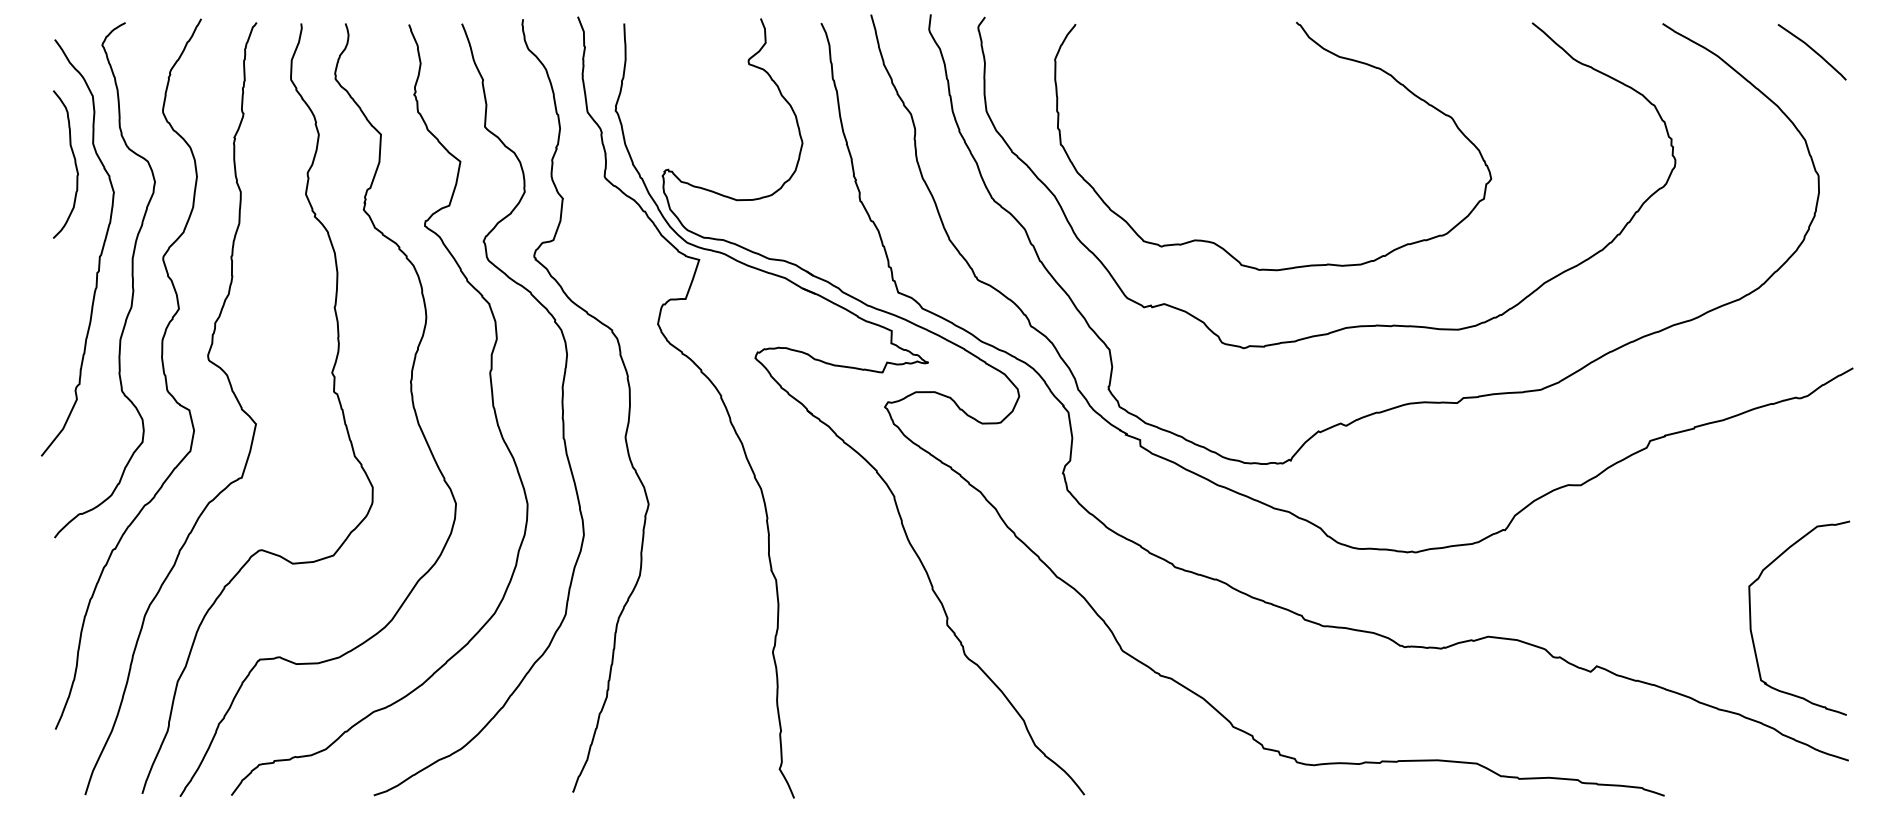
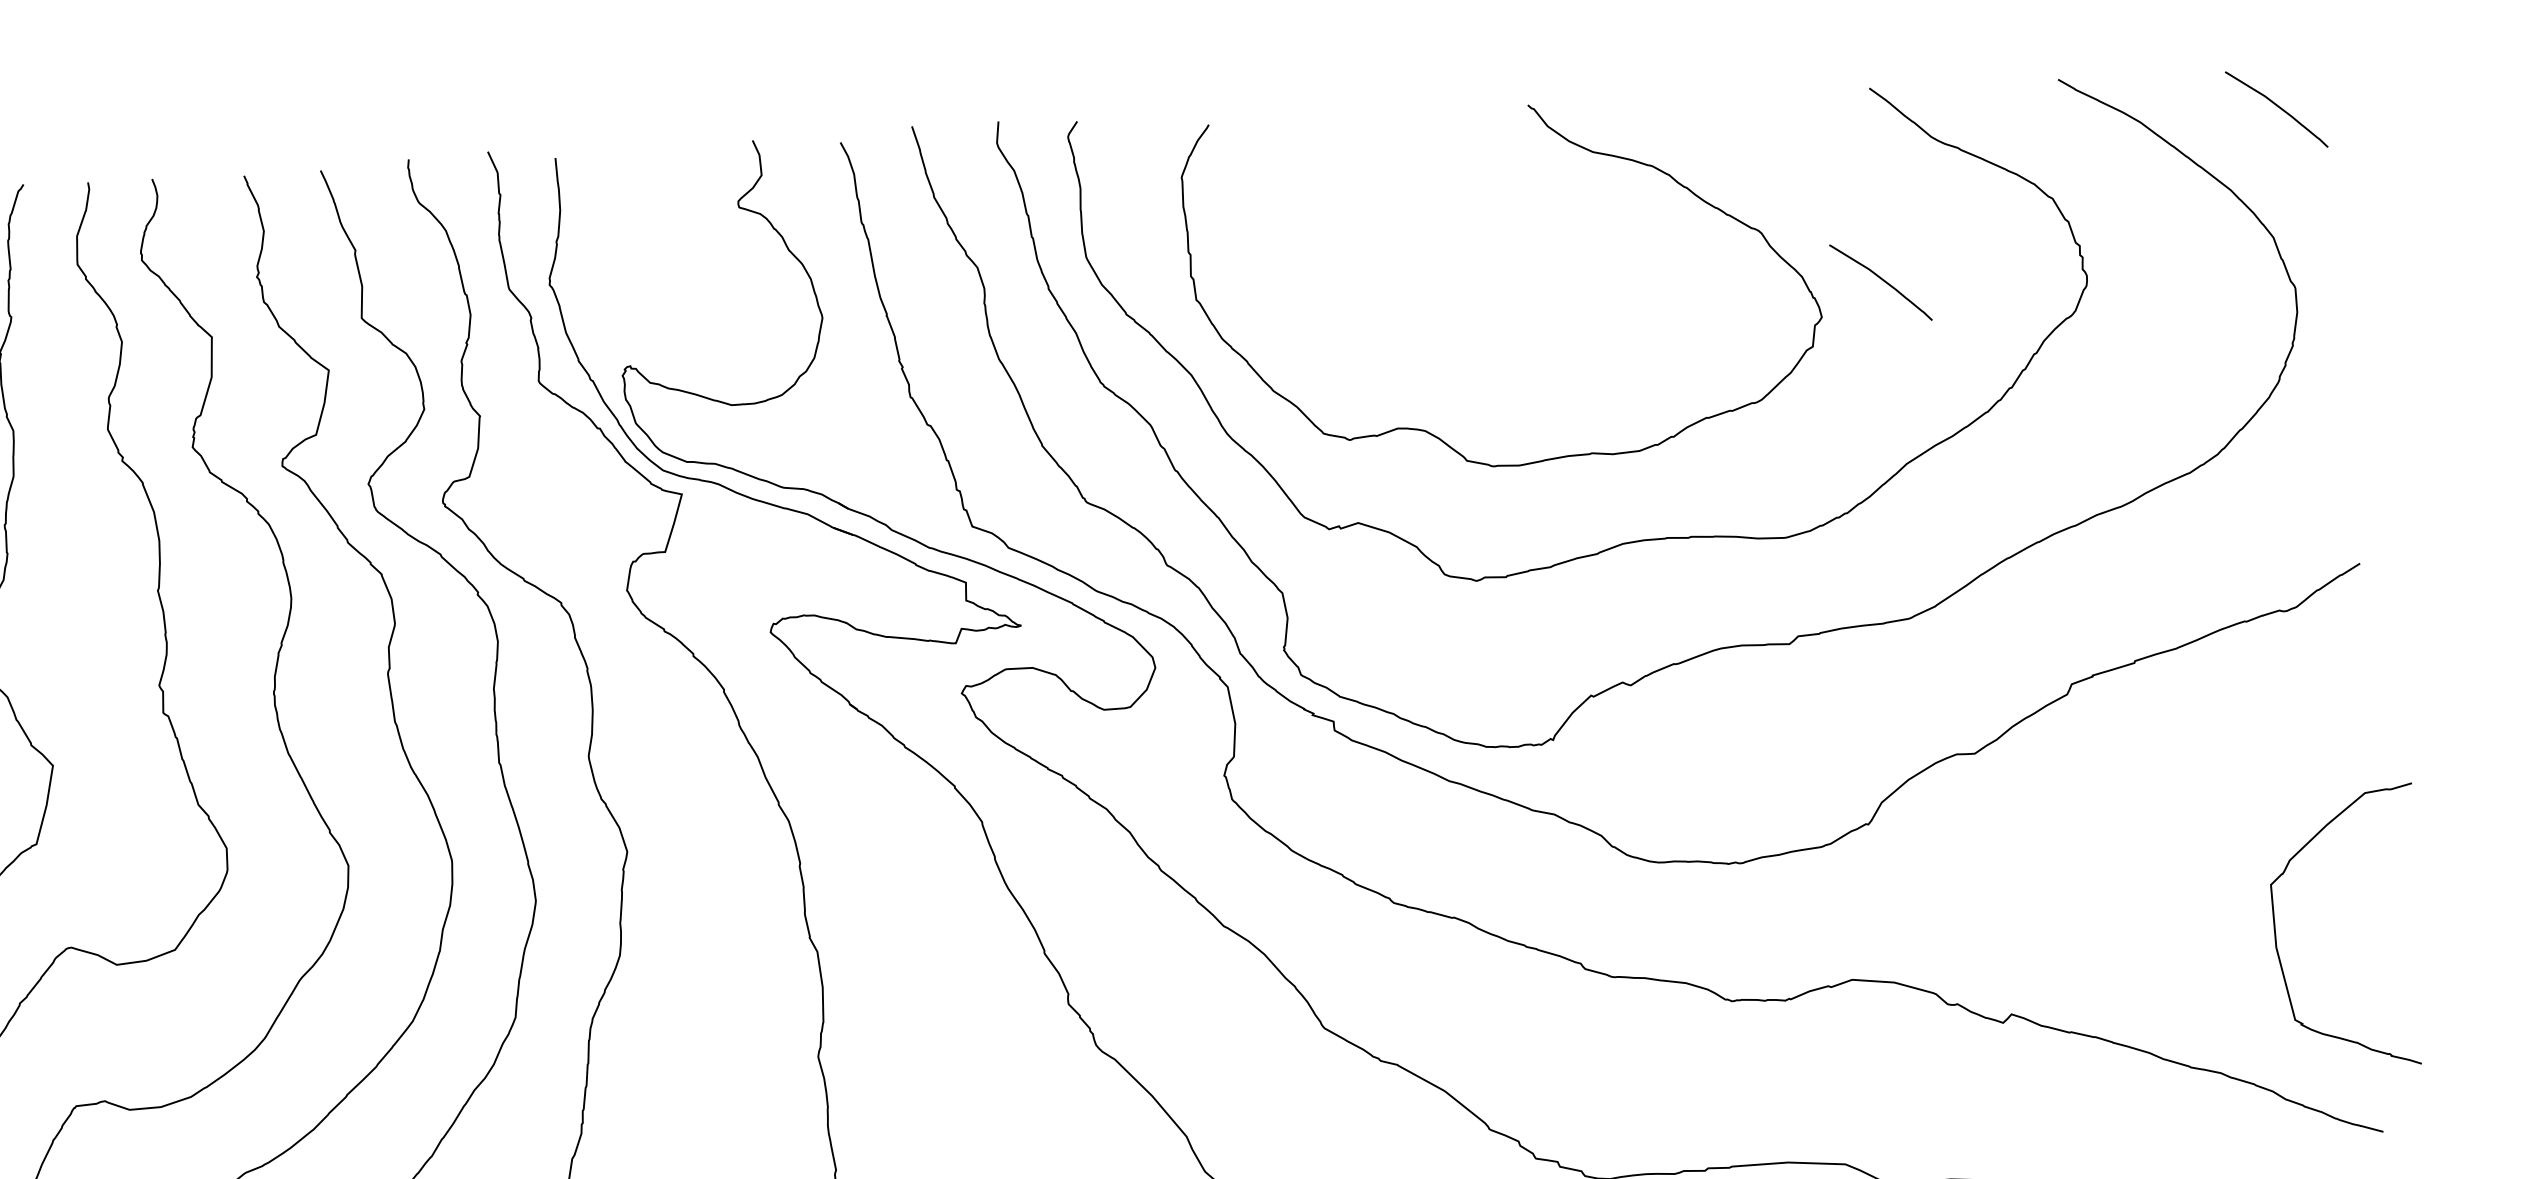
curve: (1533, 155) -> (1881, 280), added
curve: (1751, 617) -> (2276, 929), moved

